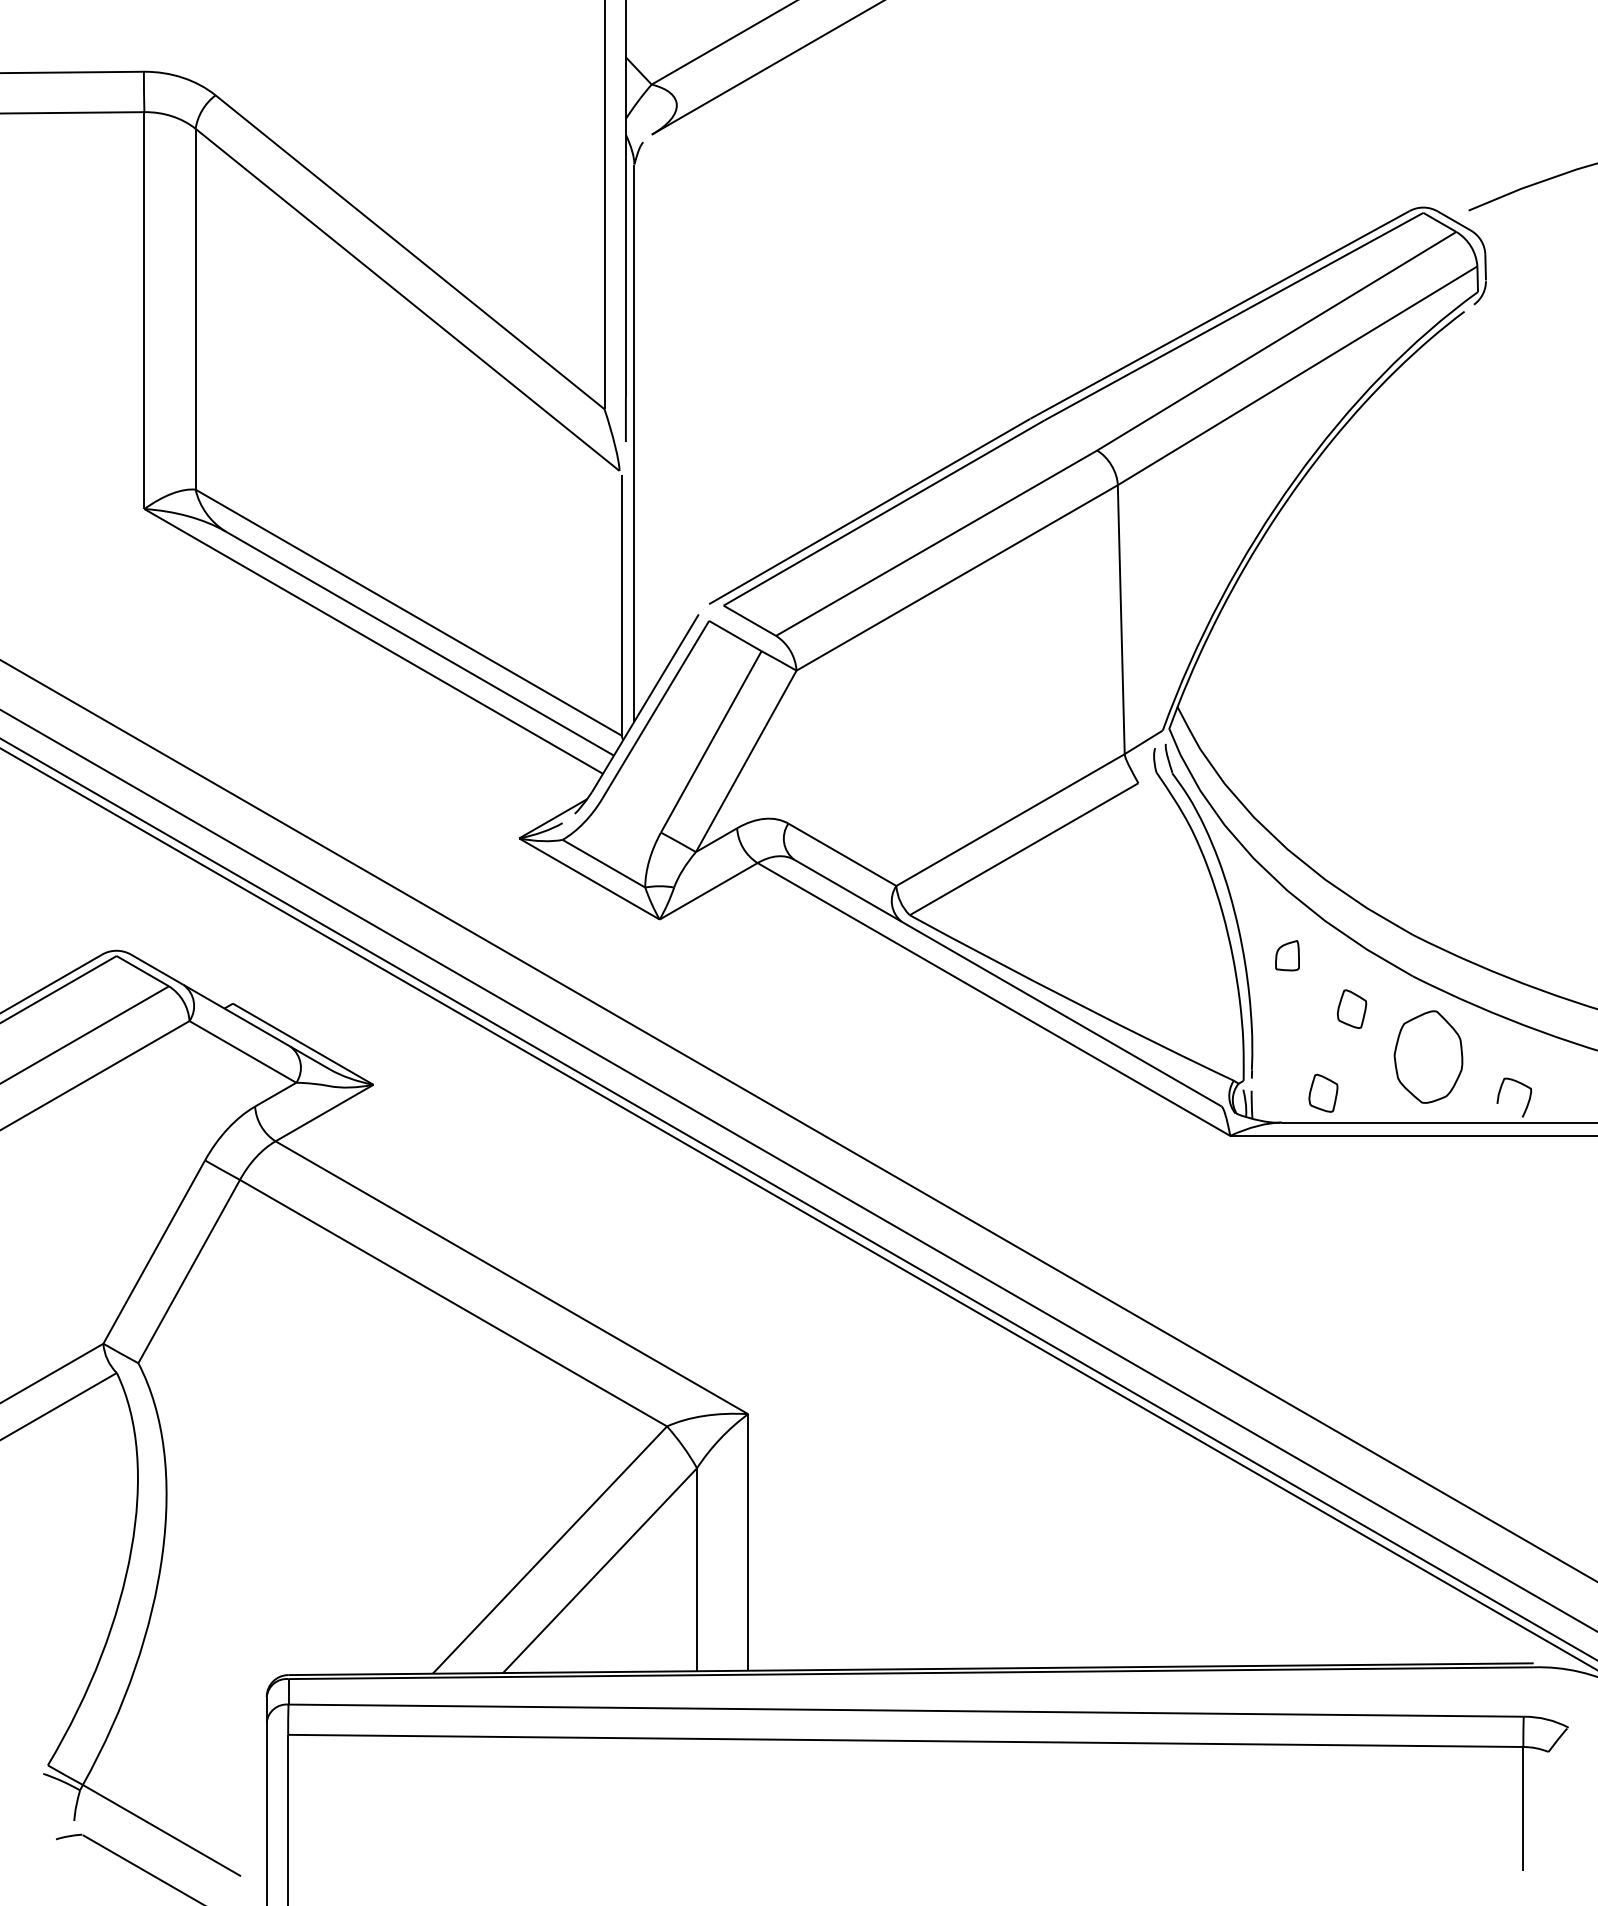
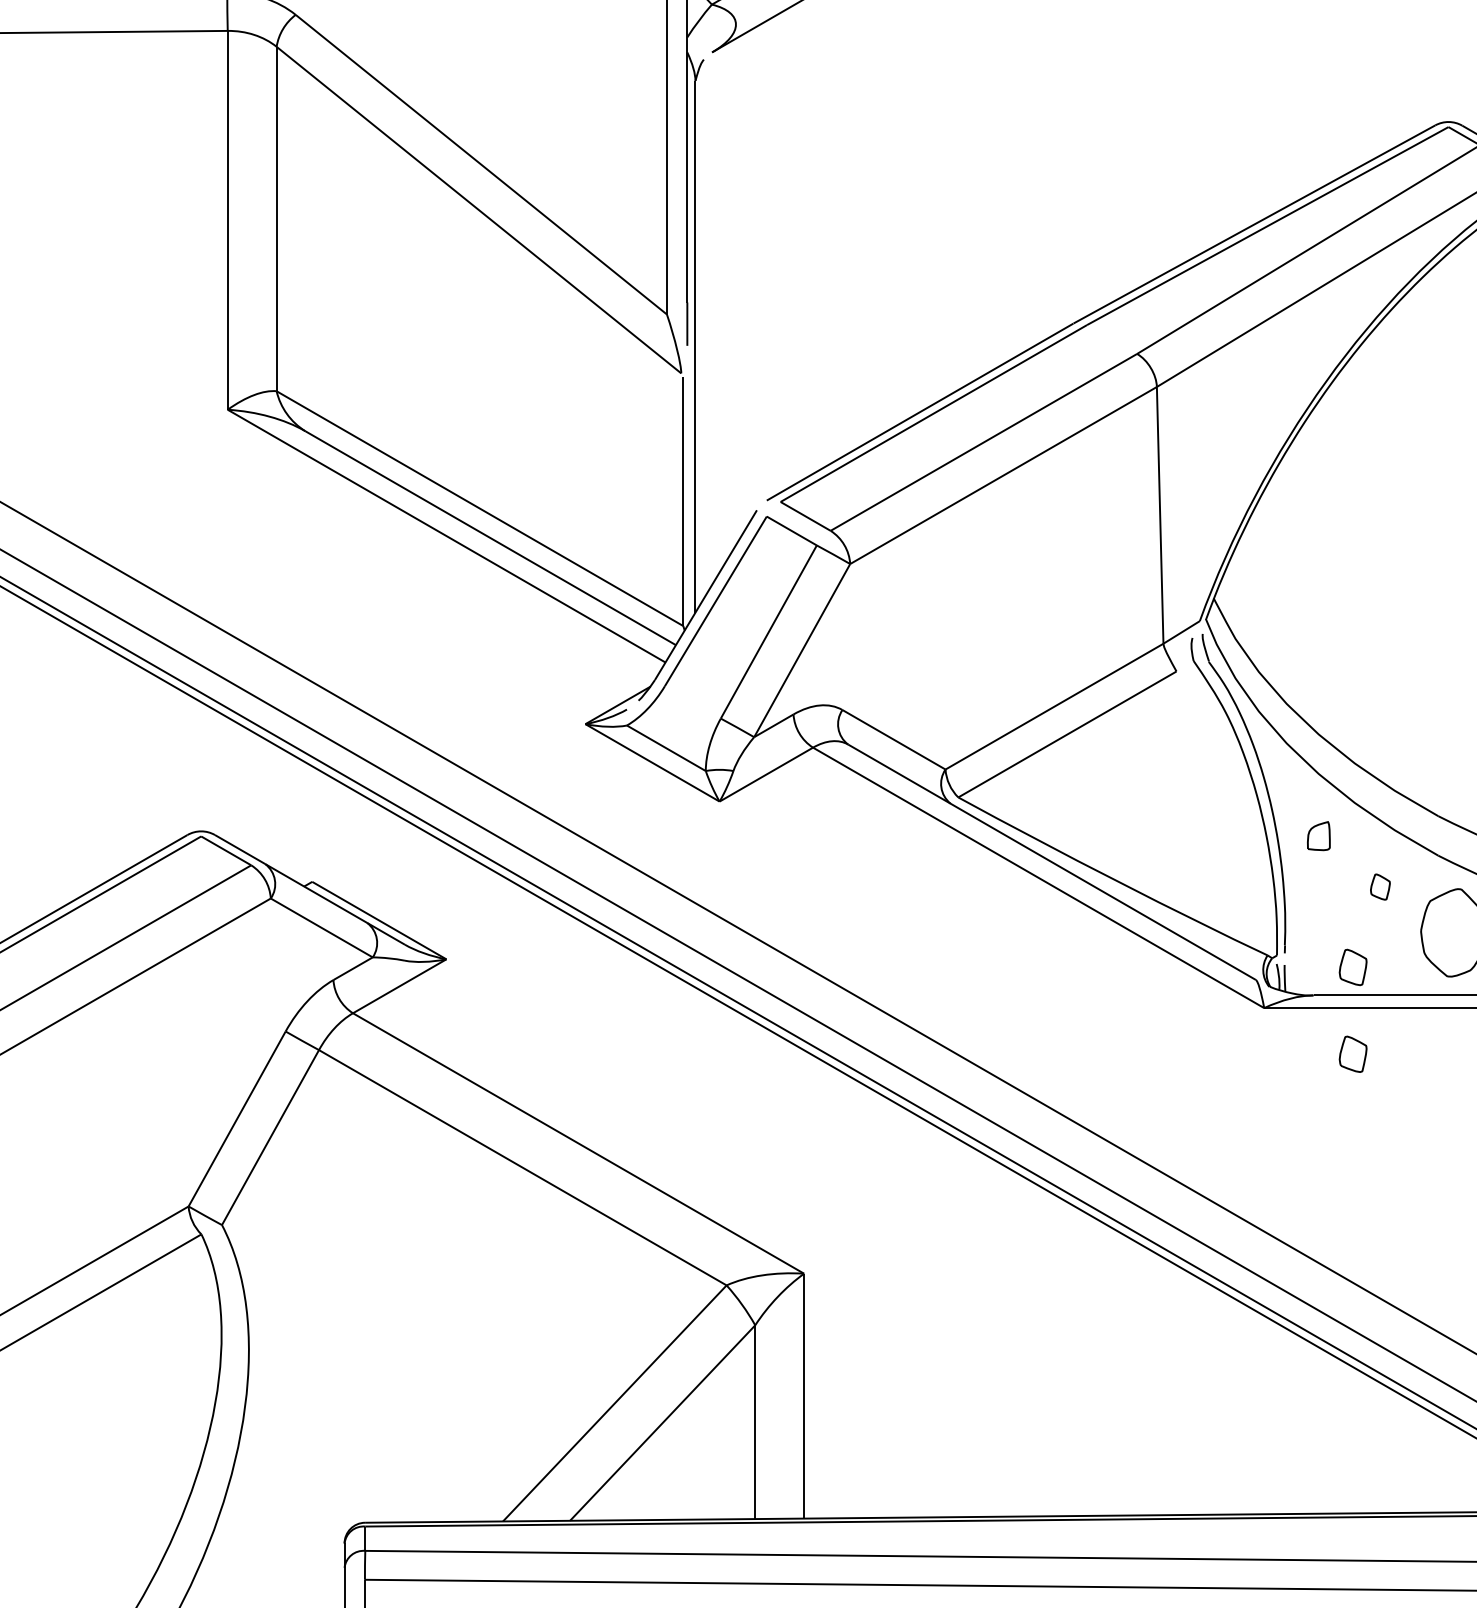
part: (1351, 1008) -> (1379, 886), size x0.7
part: (1323, 1183) -> (1353, 1053), added

